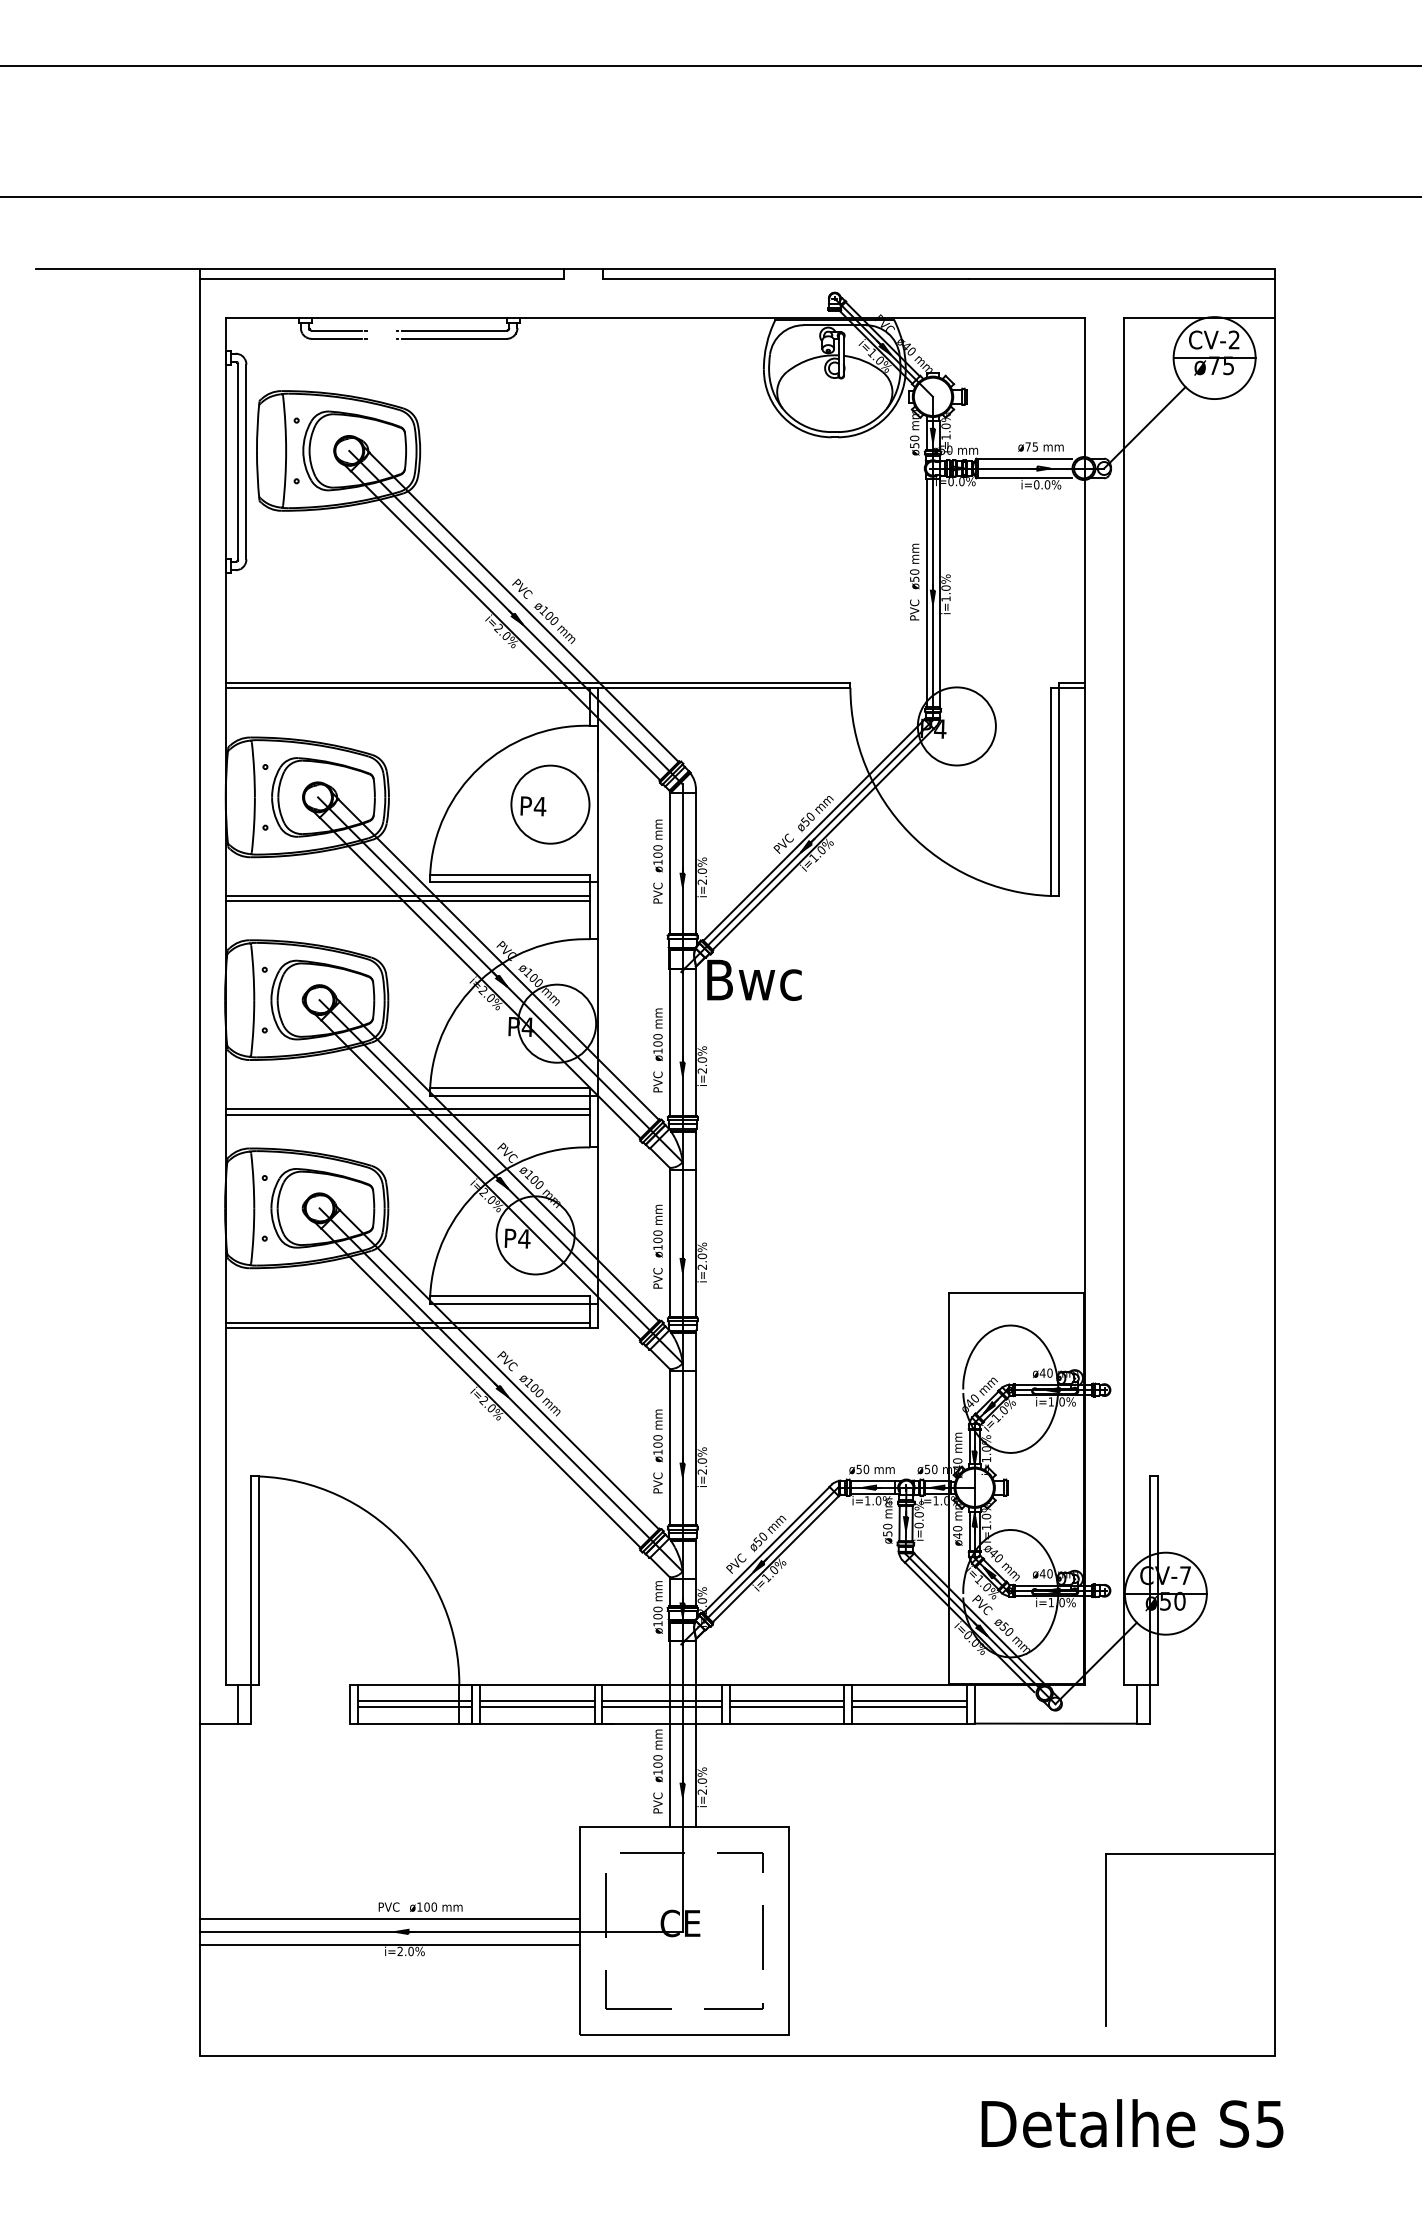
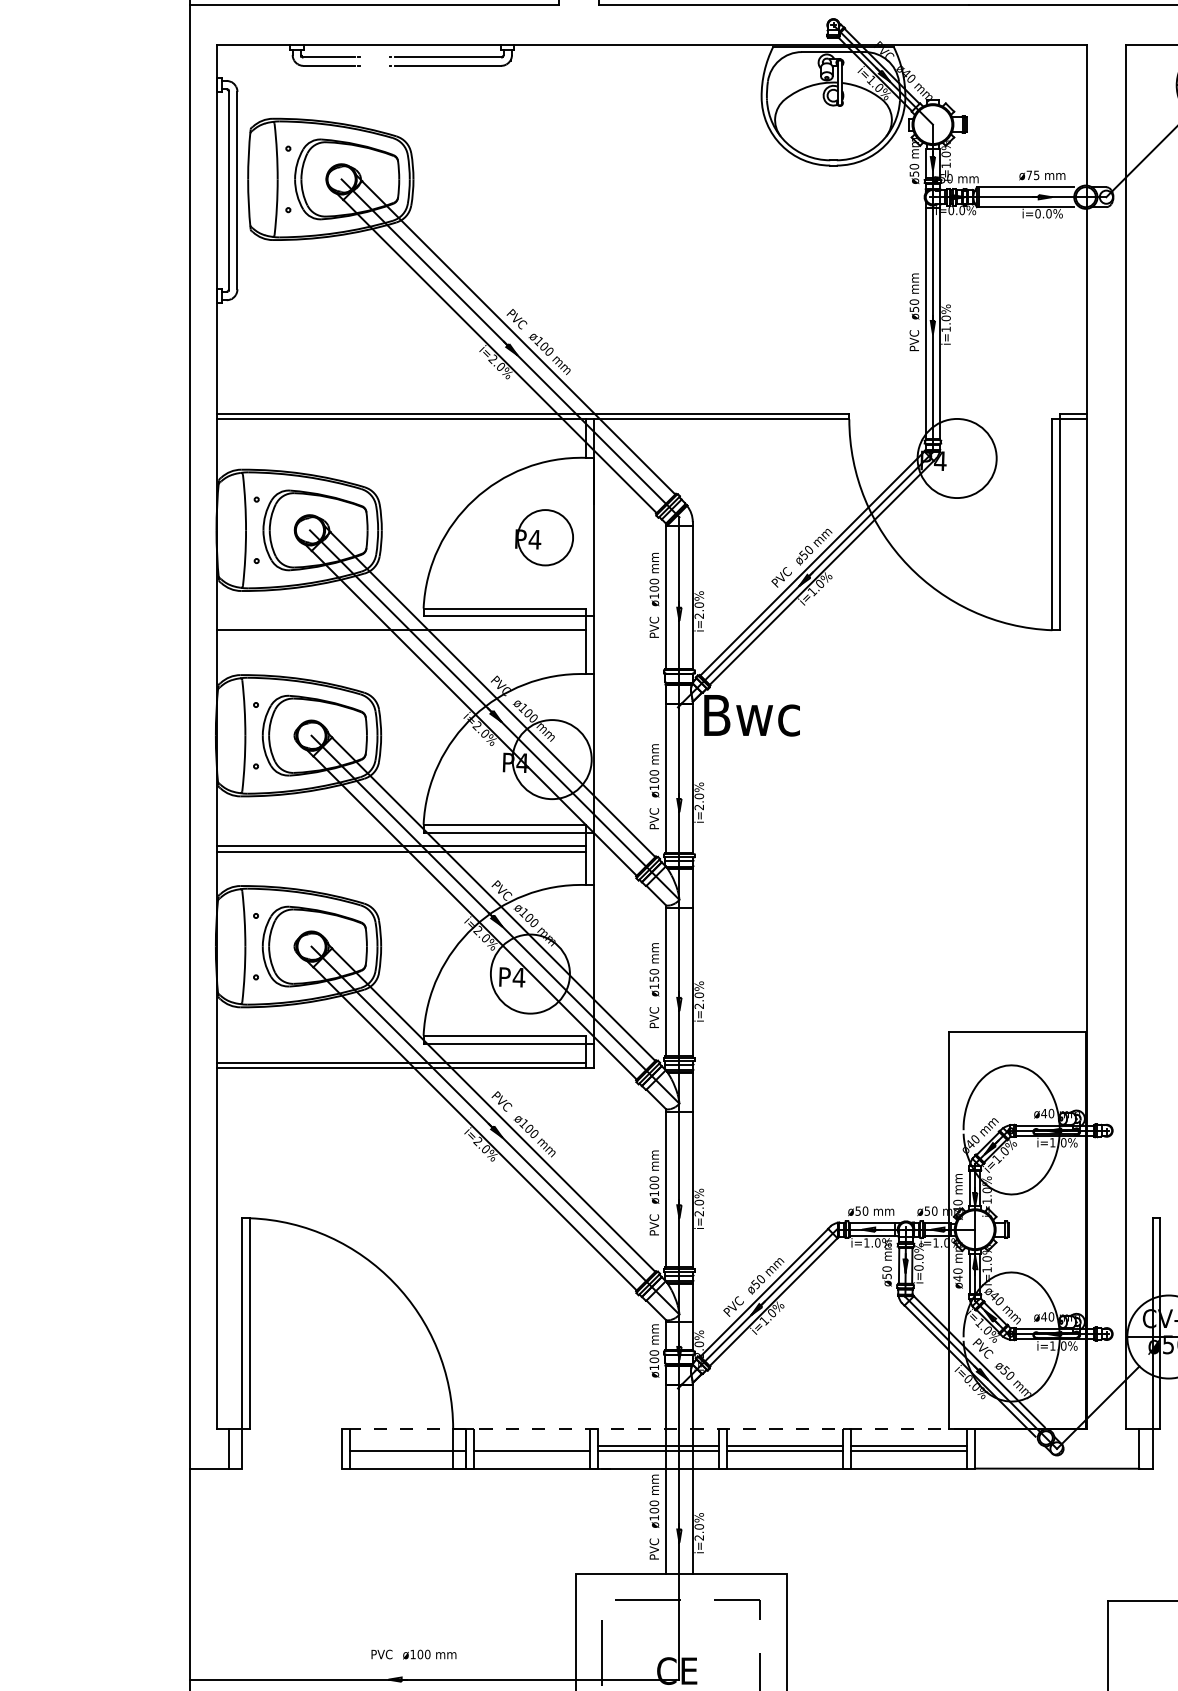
circle: (550, 804) -> (545, 537), size x0.7
line: (407, 901) -> (400, 635), removed
text: (657, 1240) -> (653, 979), ø100 -> ø150
line: (662, 1684) -> (658, 1429), solid -> dashed
line: (414, 1701) -> (407, 1446), removed
line: (537, 1701) -> (532, 1446), removed
line: (389, 1918) -> (382, 1666), removed

